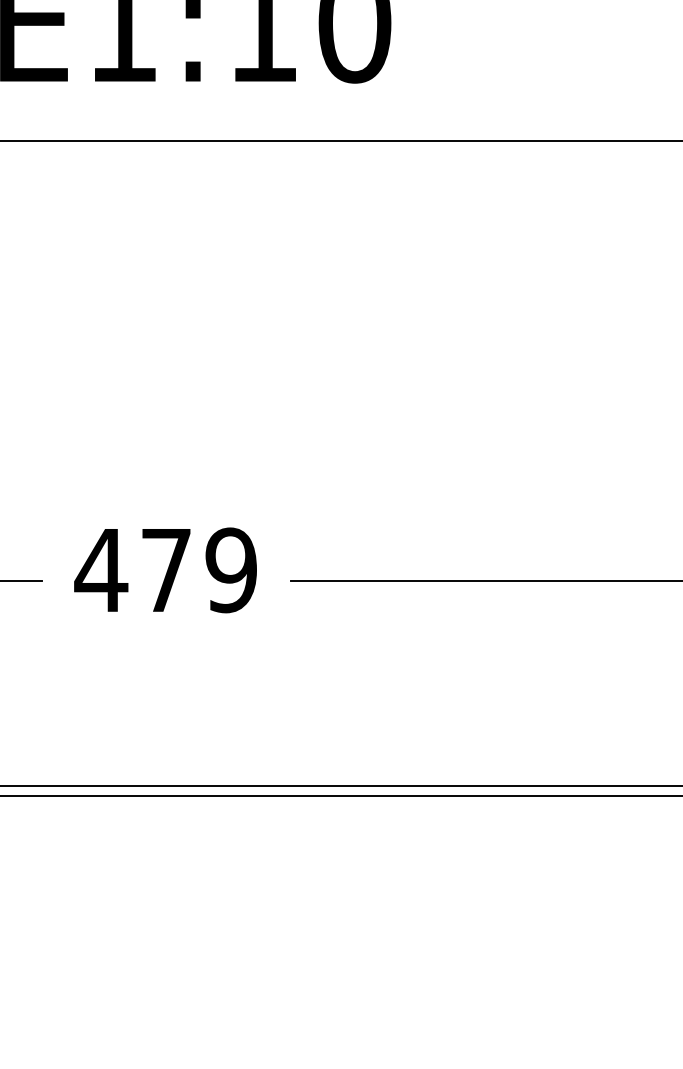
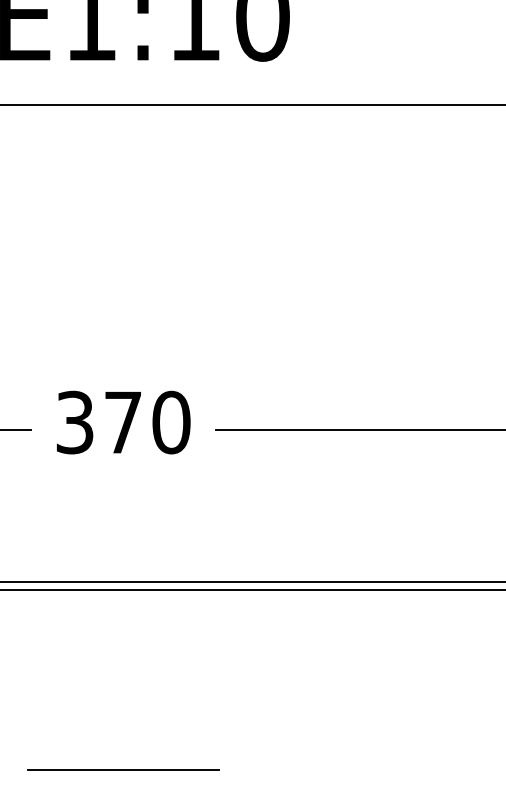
text: (165, 570) -> (122, 422), 479 -> 370
line: (166, 1039) -> (123, 770), added

